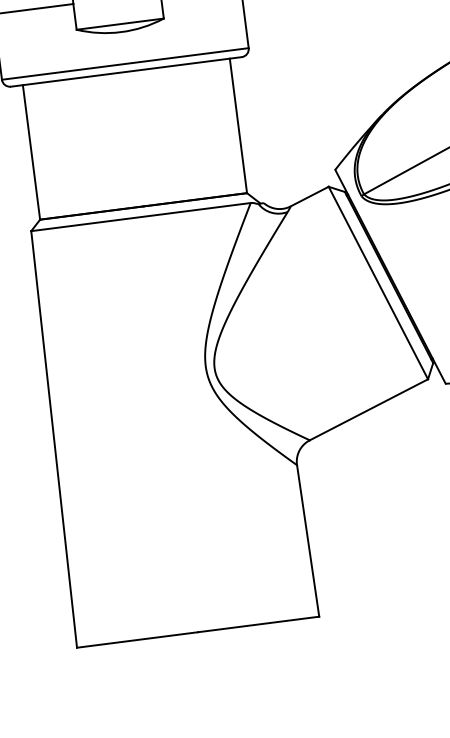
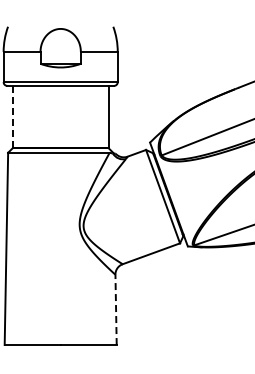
line: (30, 153) -> (12, 117), solid -> dashed
line: (308, 539) -> (116, 309), solid -> dashed

